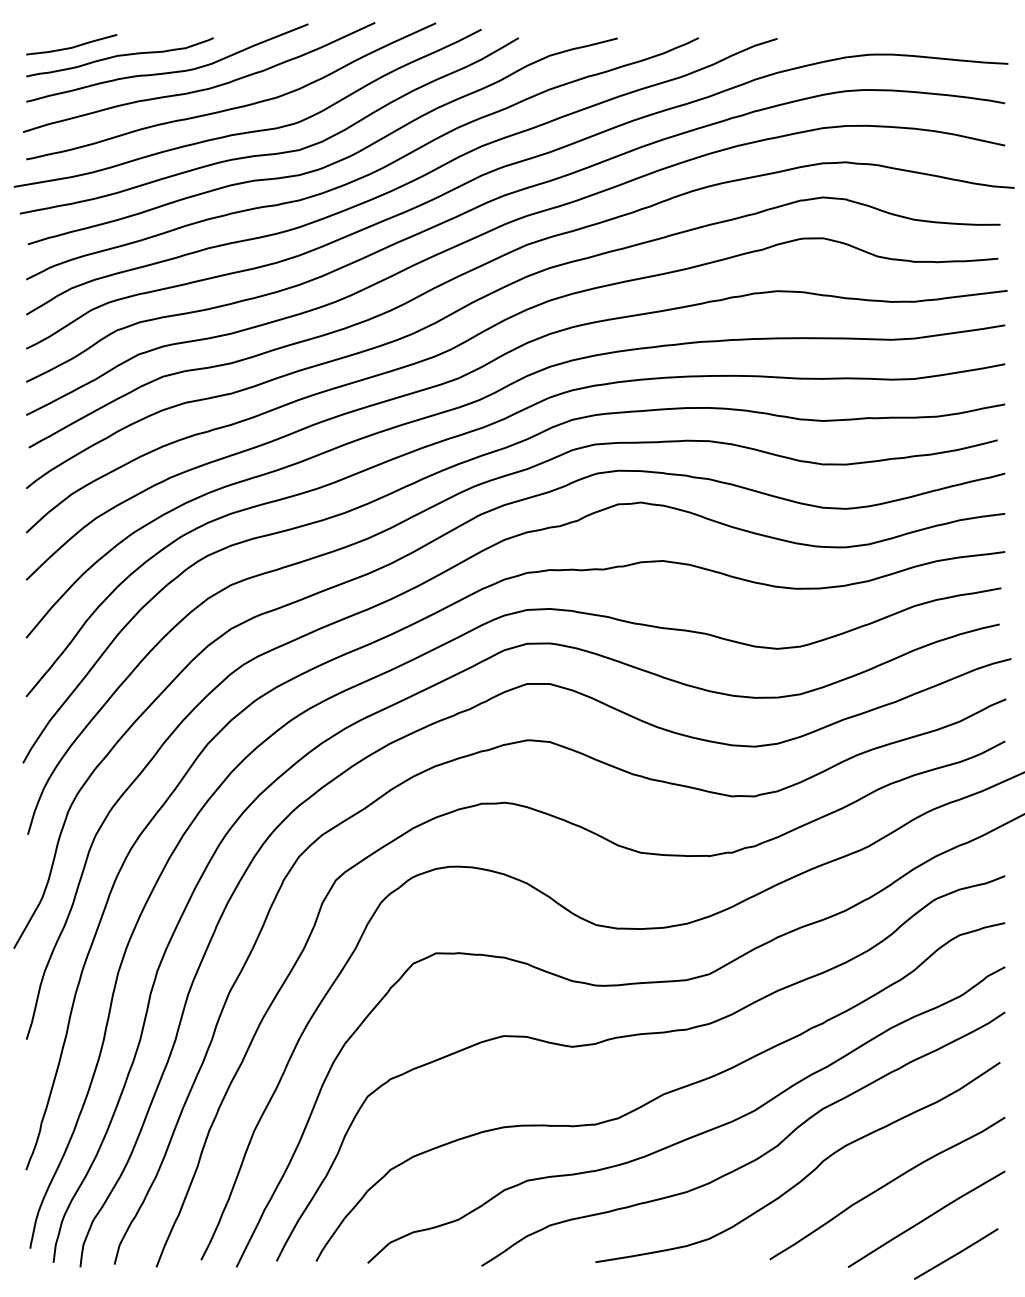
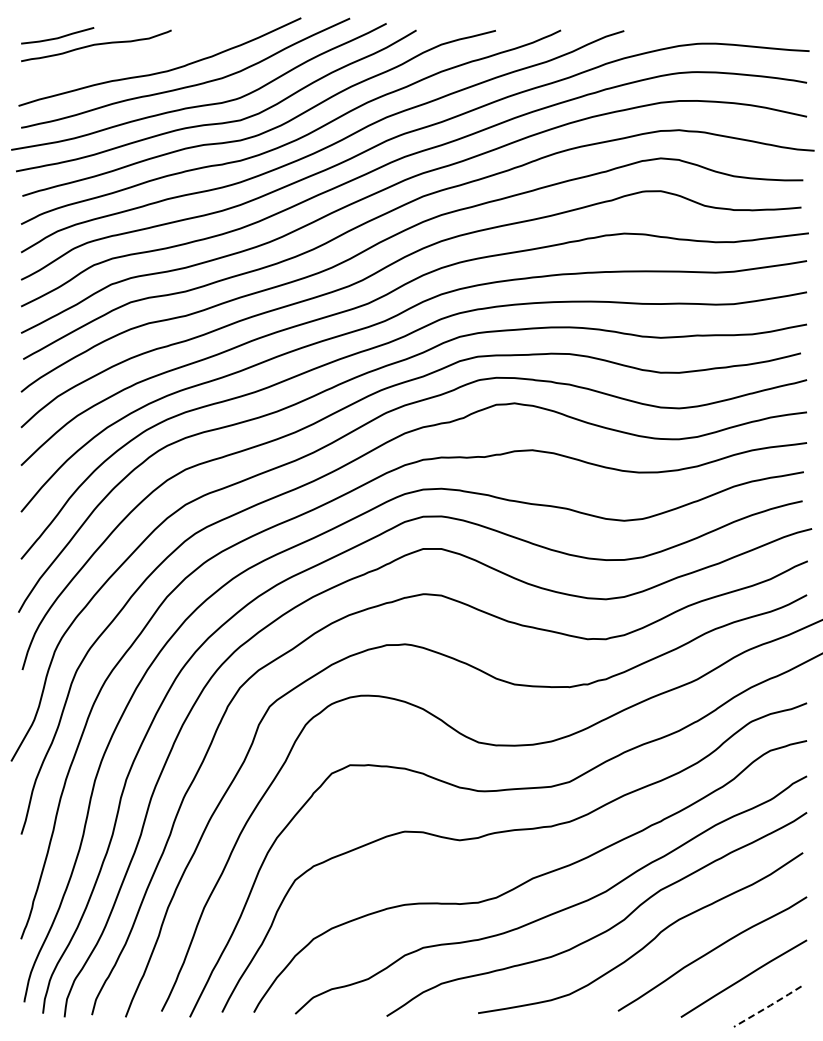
curve: (167, 71) -> (134, 57), removed
line: (957, 1253) -> (768, 1006), solid -> dashed

